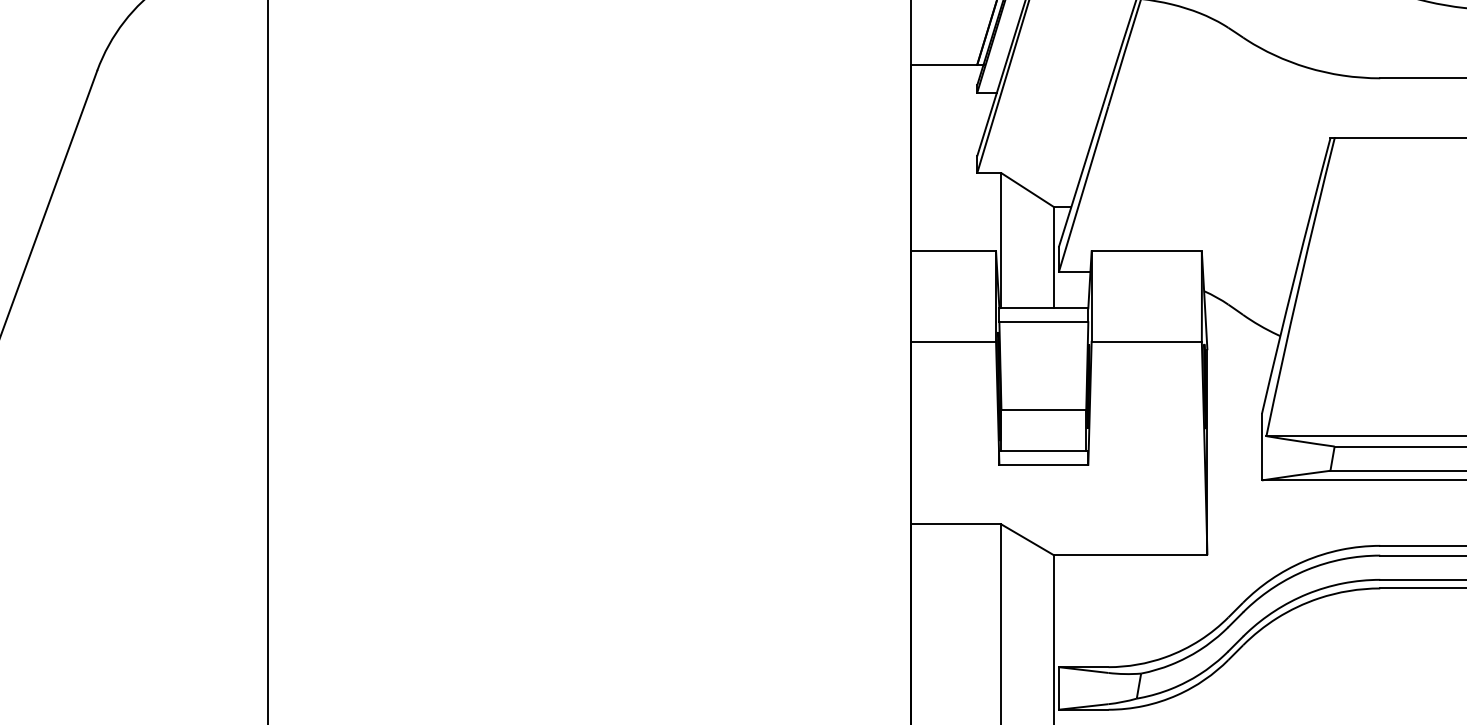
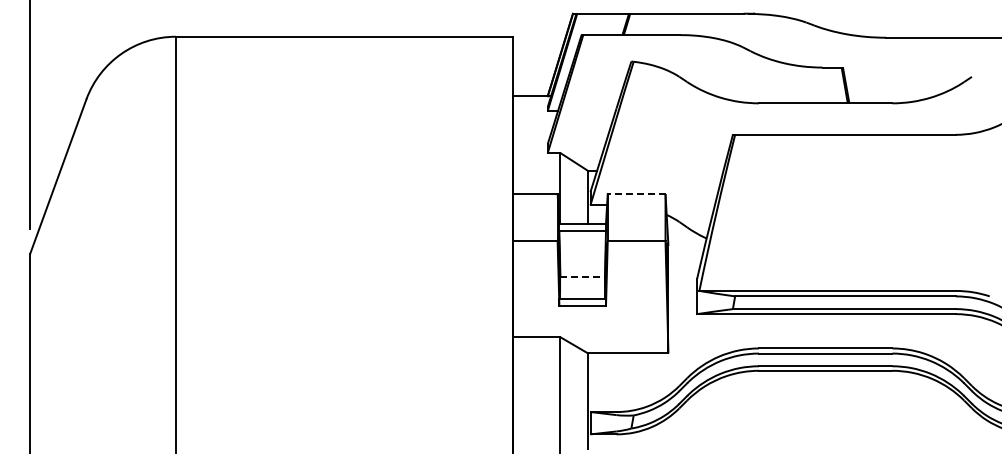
line: (1146, 252) -> (636, 194), solid -> dashed
line: (1045, 410) -> (583, 277), solid -> dashed

